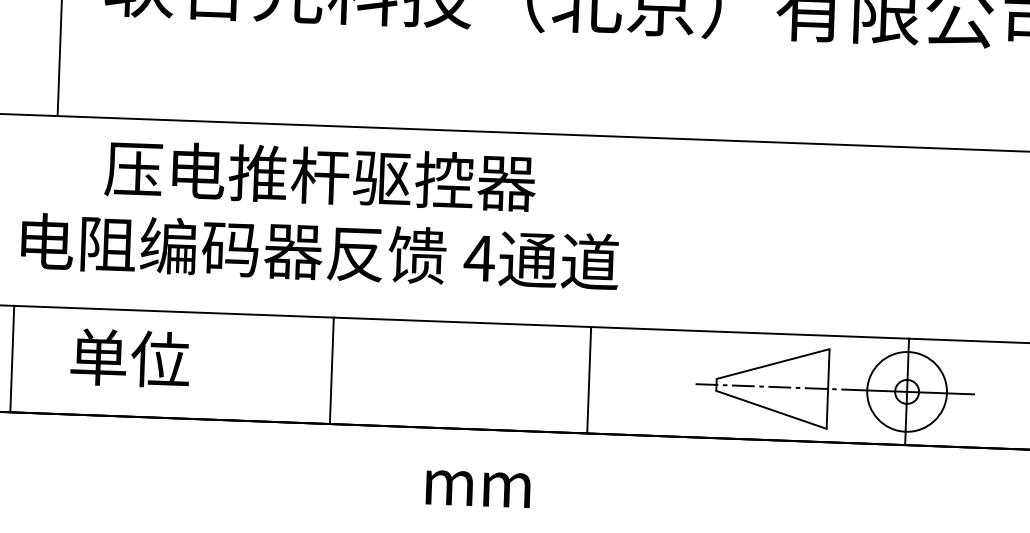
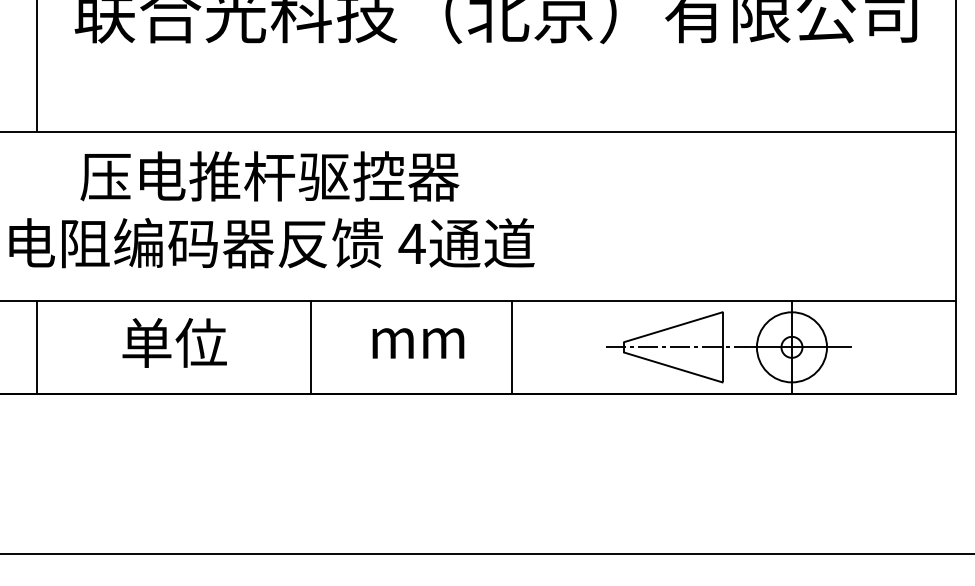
text: (130, 357) -> (174, 342), moved
line: (12, 359) -> (37, 347), moved
line: (332, 371) -> (311, 347), moved
text: (478, 489) -> (418, 343), moved

